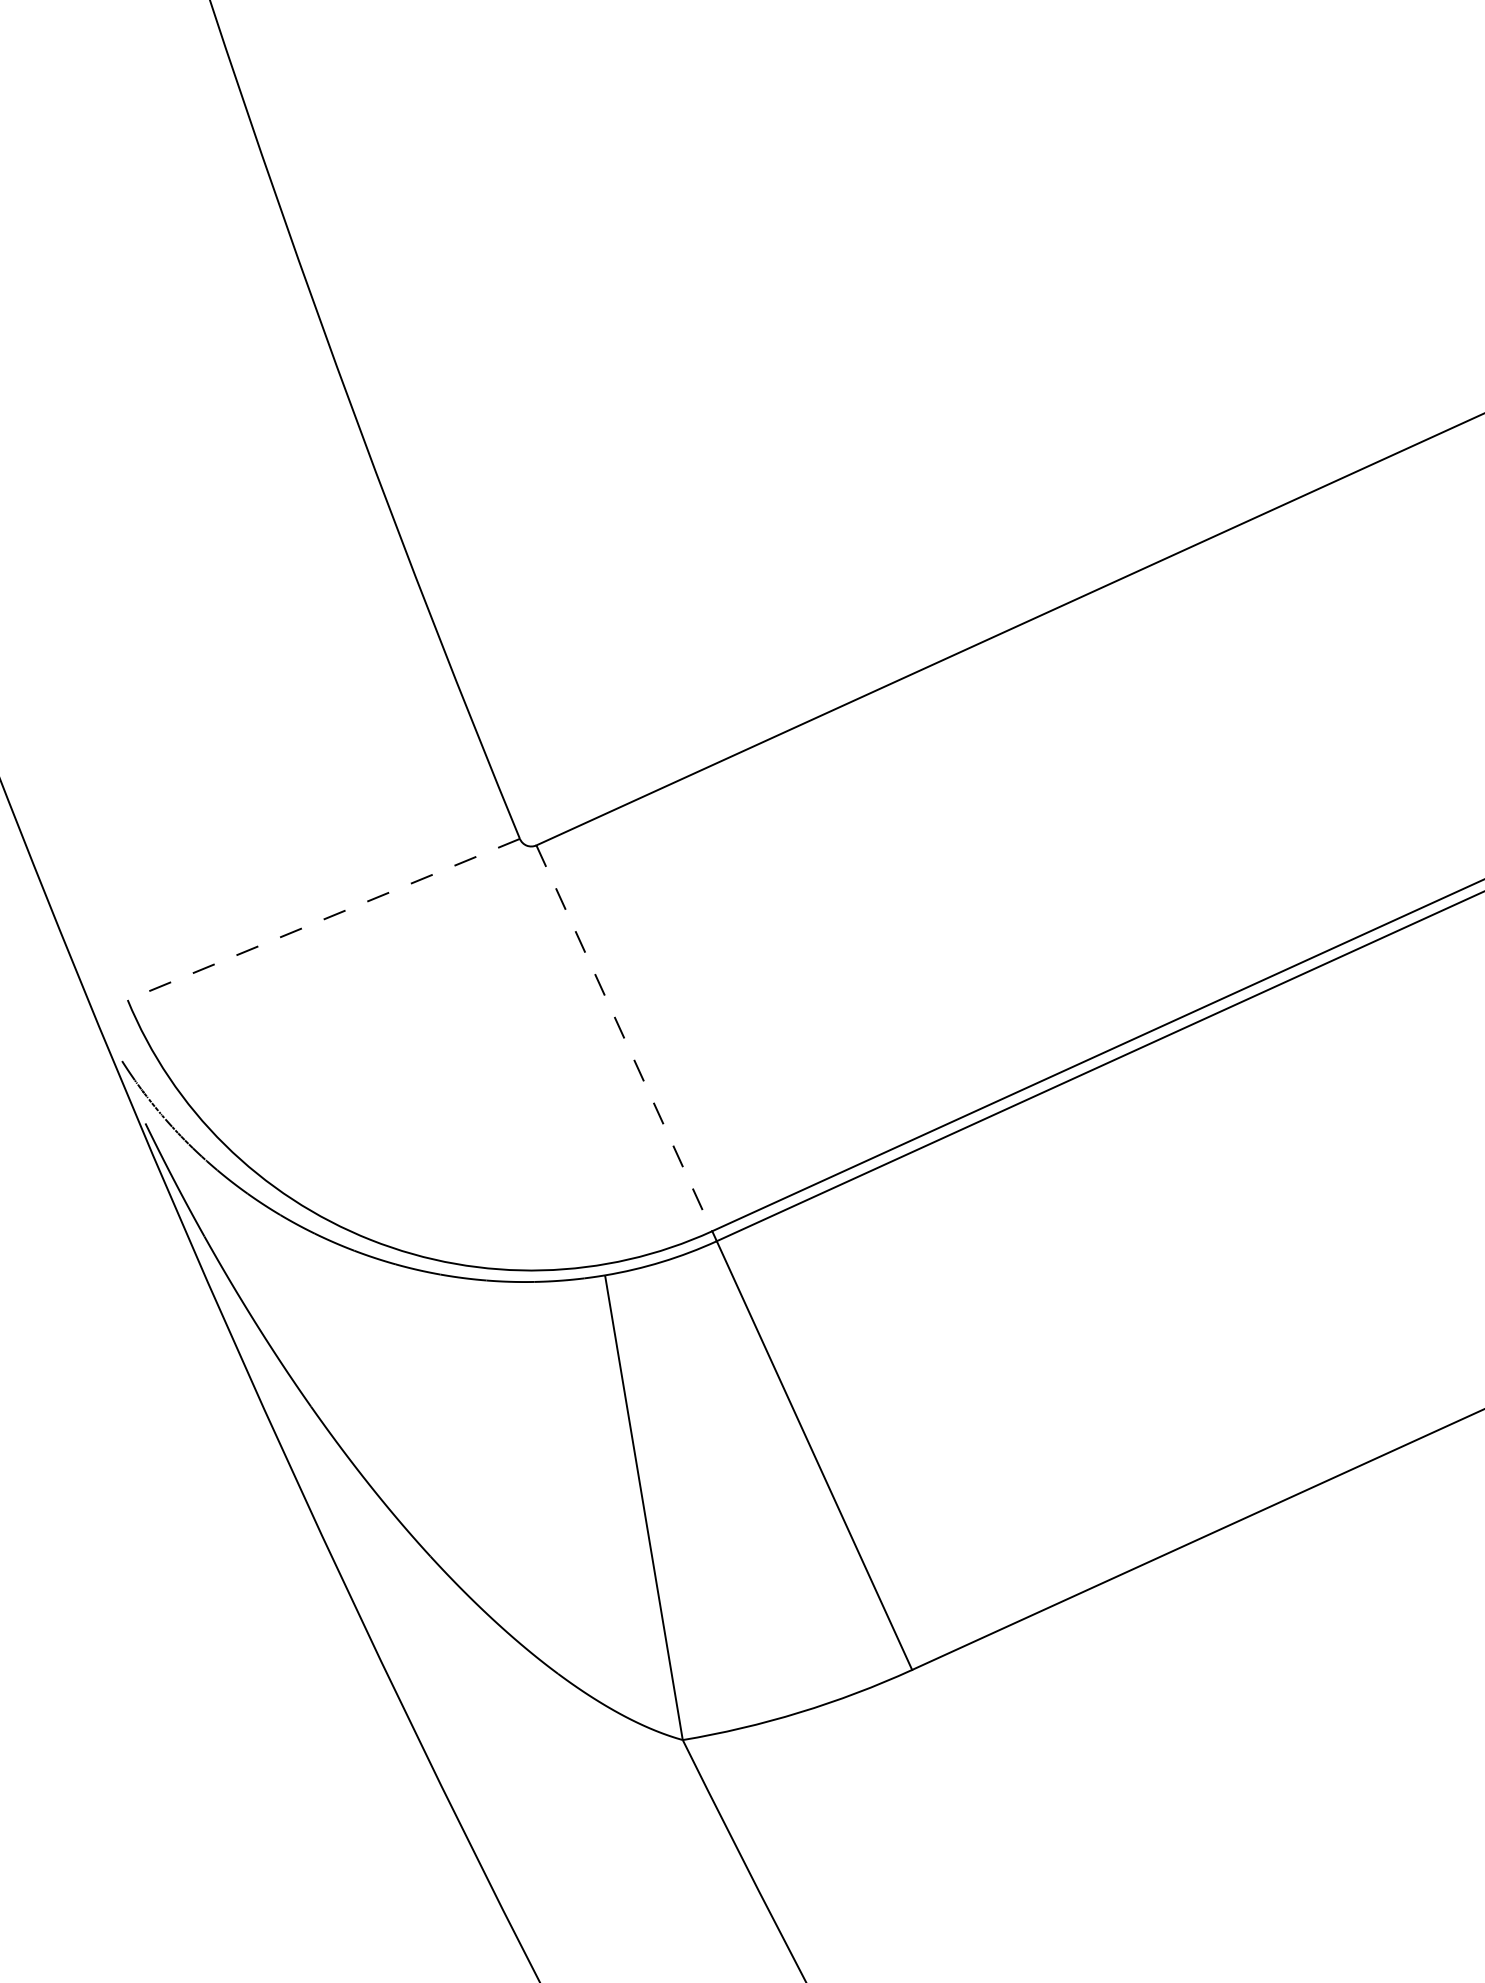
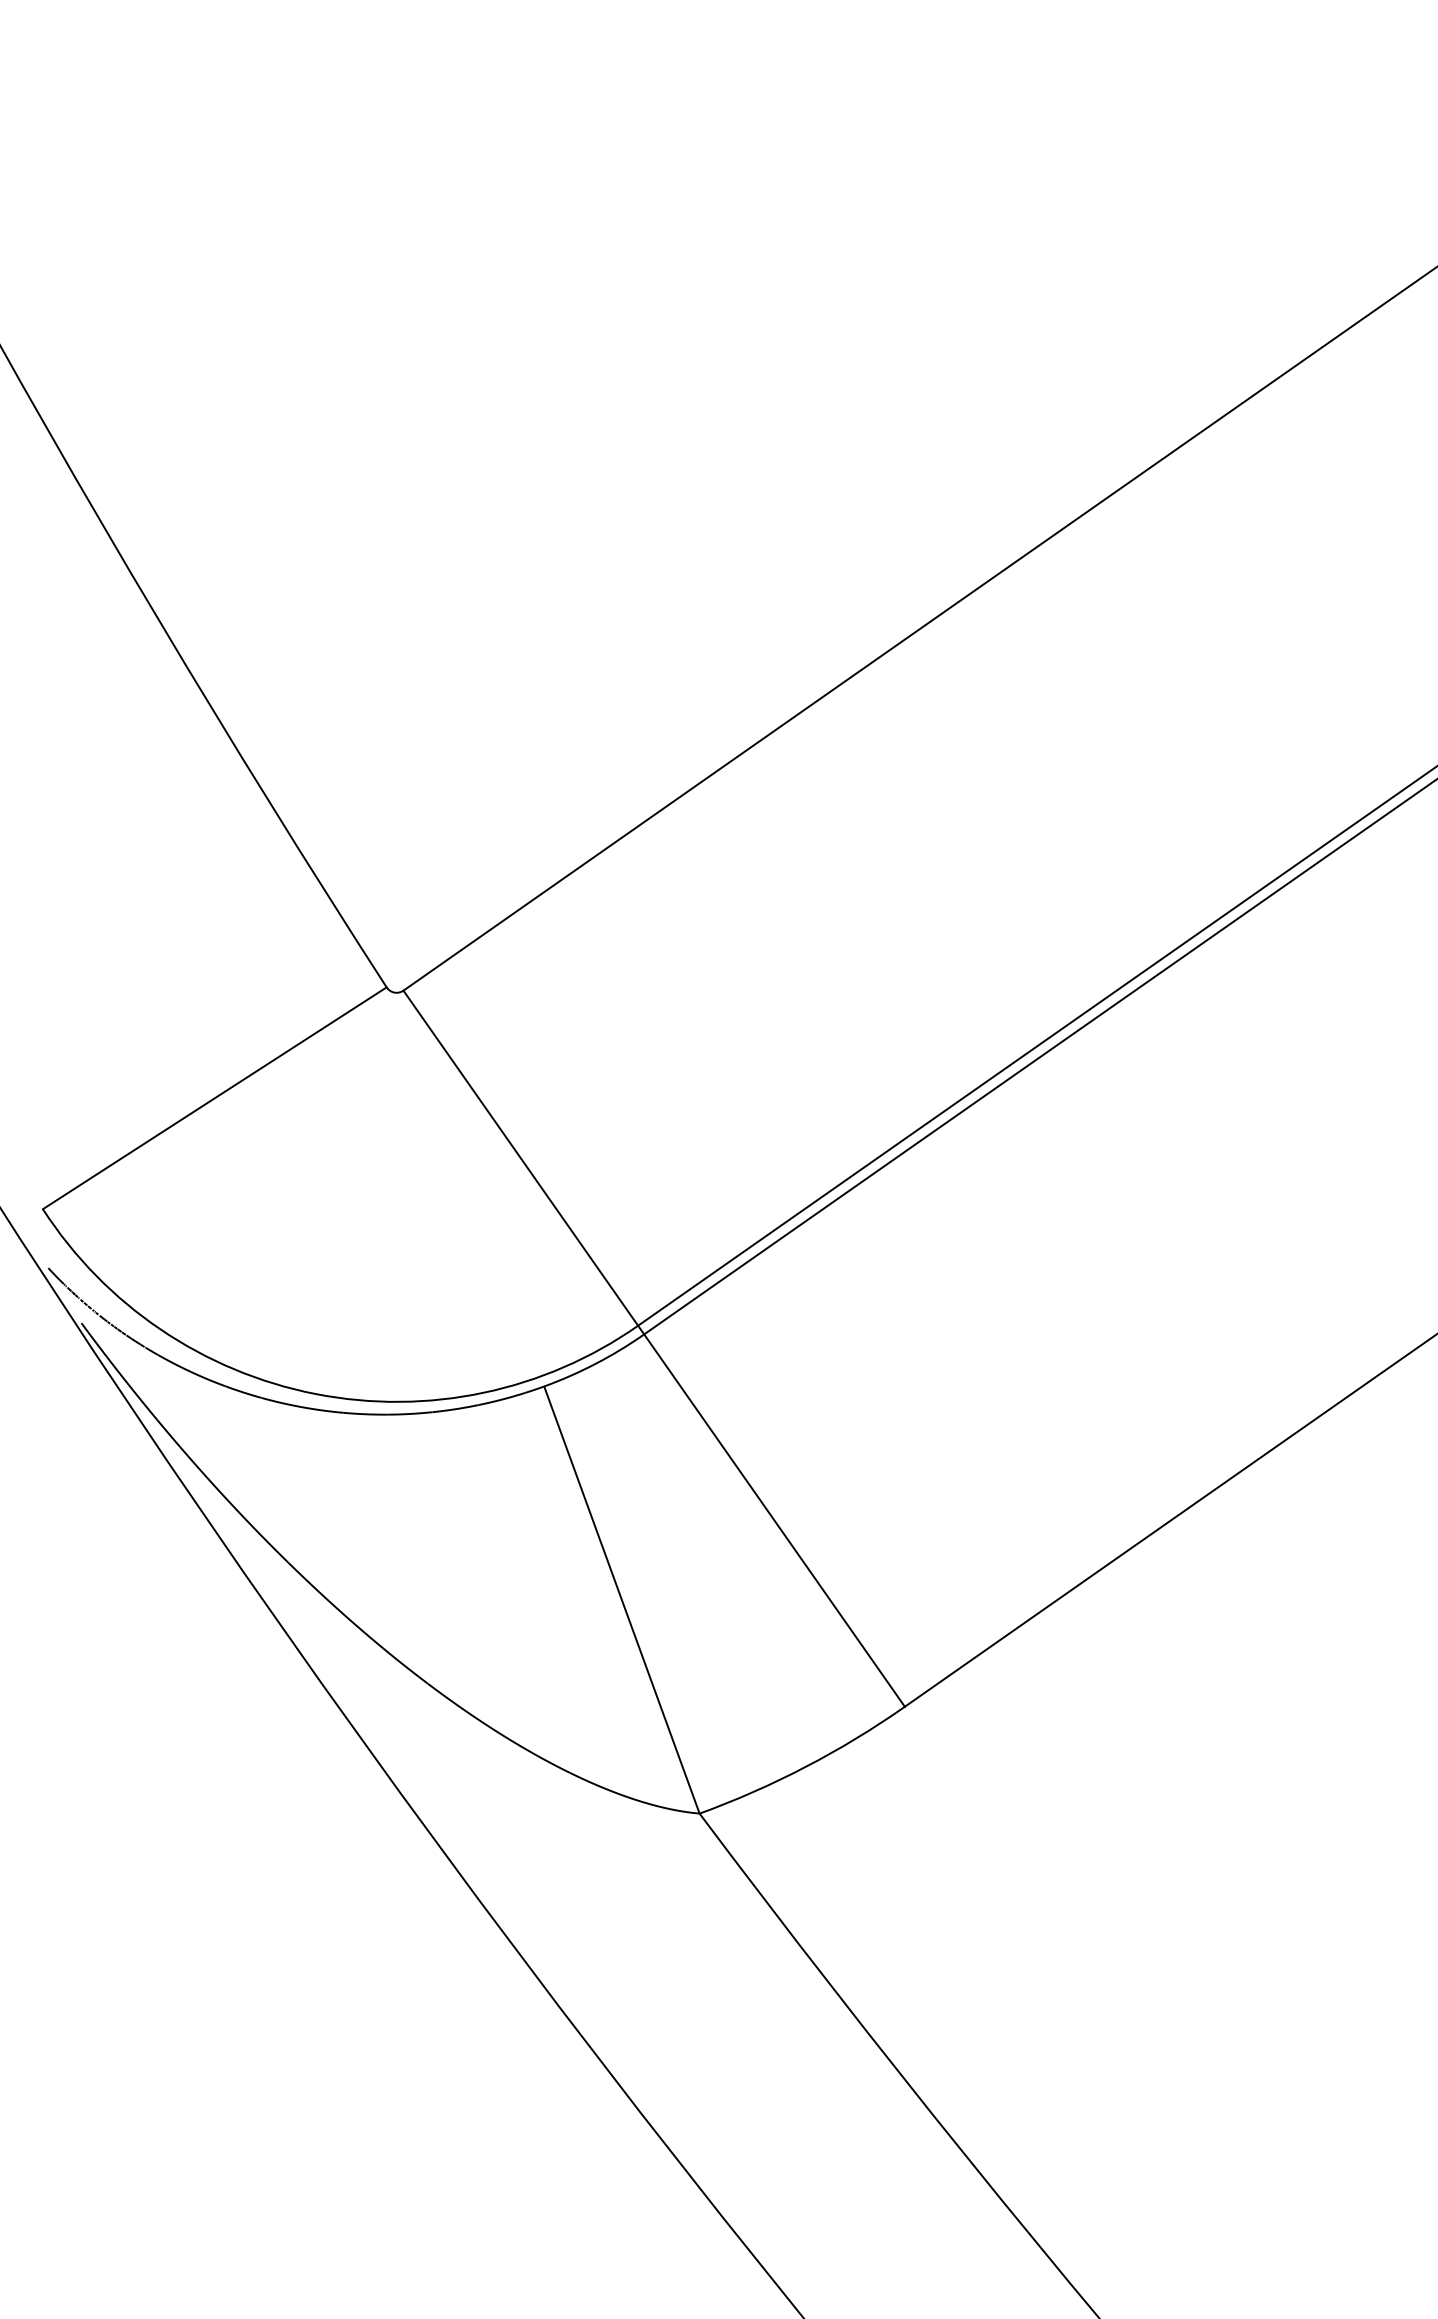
line: (323, 919) -> (214, 1098), dashed -> solid
line: (623, 1038) -> (520, 1158), dashed -> solid

